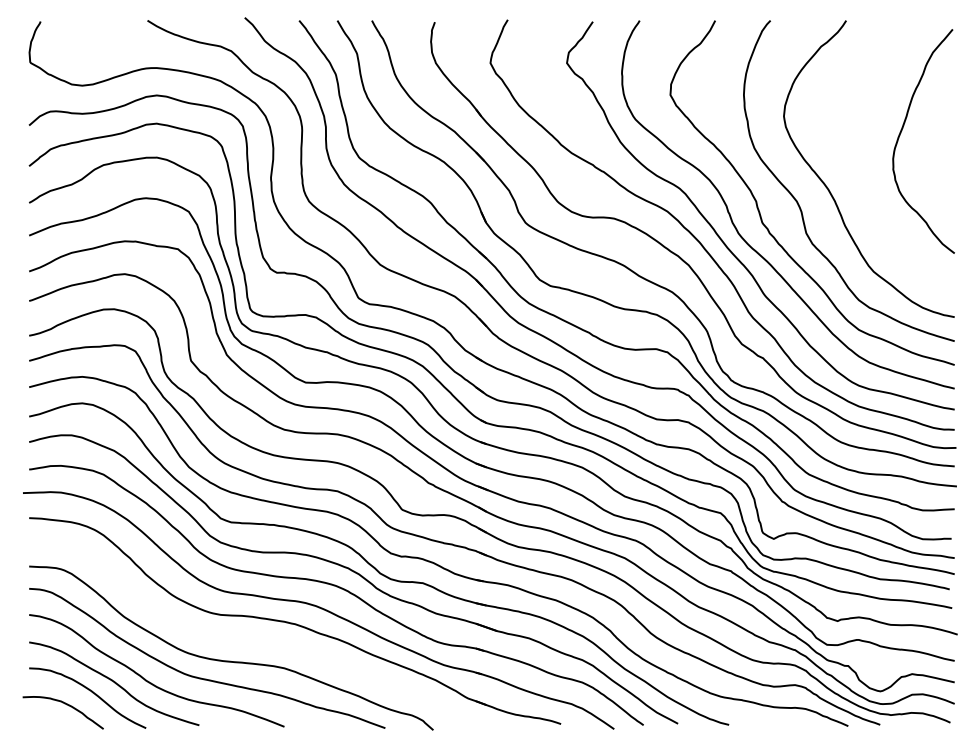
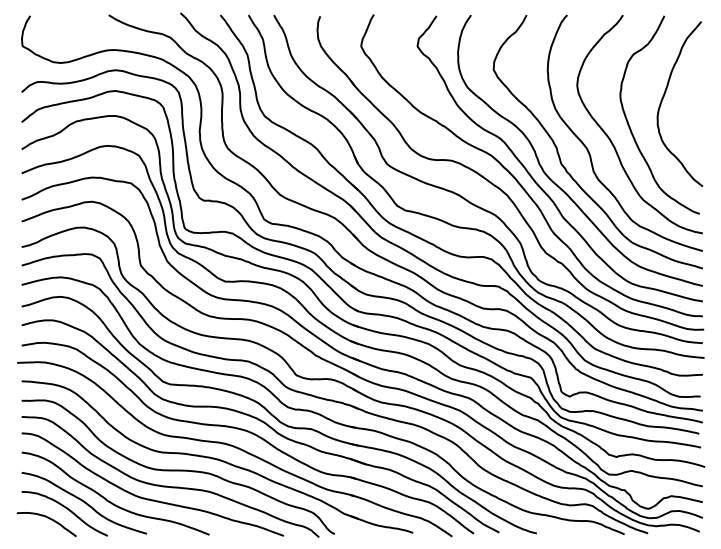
curve: (856, 173) -> (630, 127), added
curve: (241, 638) -> (177, 469), added

